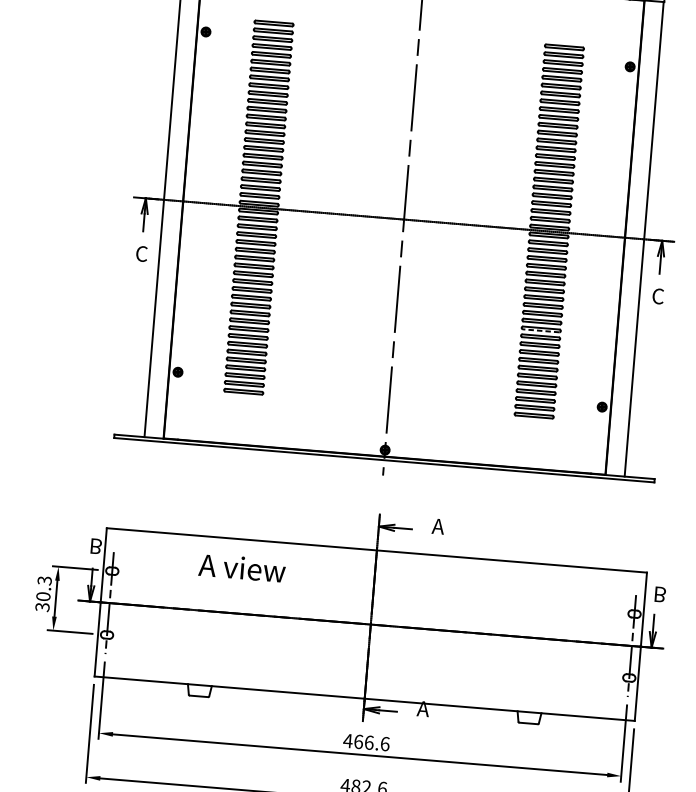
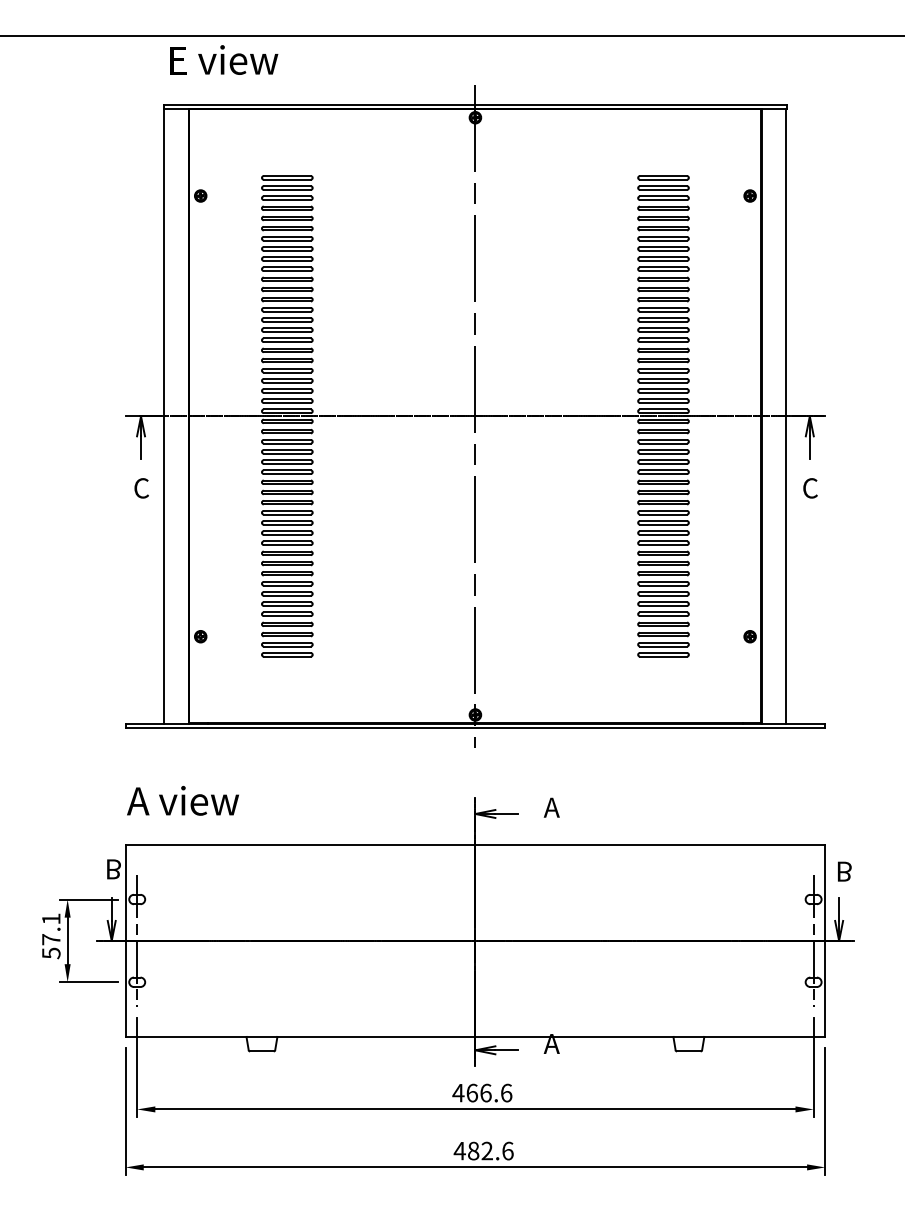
line: (541, 331) -> (663, 545), dashed -> solid
text: (241, 567) -> (182, 800), moved
text: (43, 593) -> (51, 935), 30.3 -> 57.1

